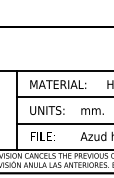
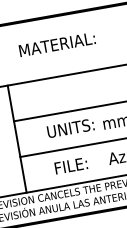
text: (58, 84) -> (57, 44), moved
text: (47, 110) -> (71, 128), moved
text: (42, 136) -> (70, 165), moved

